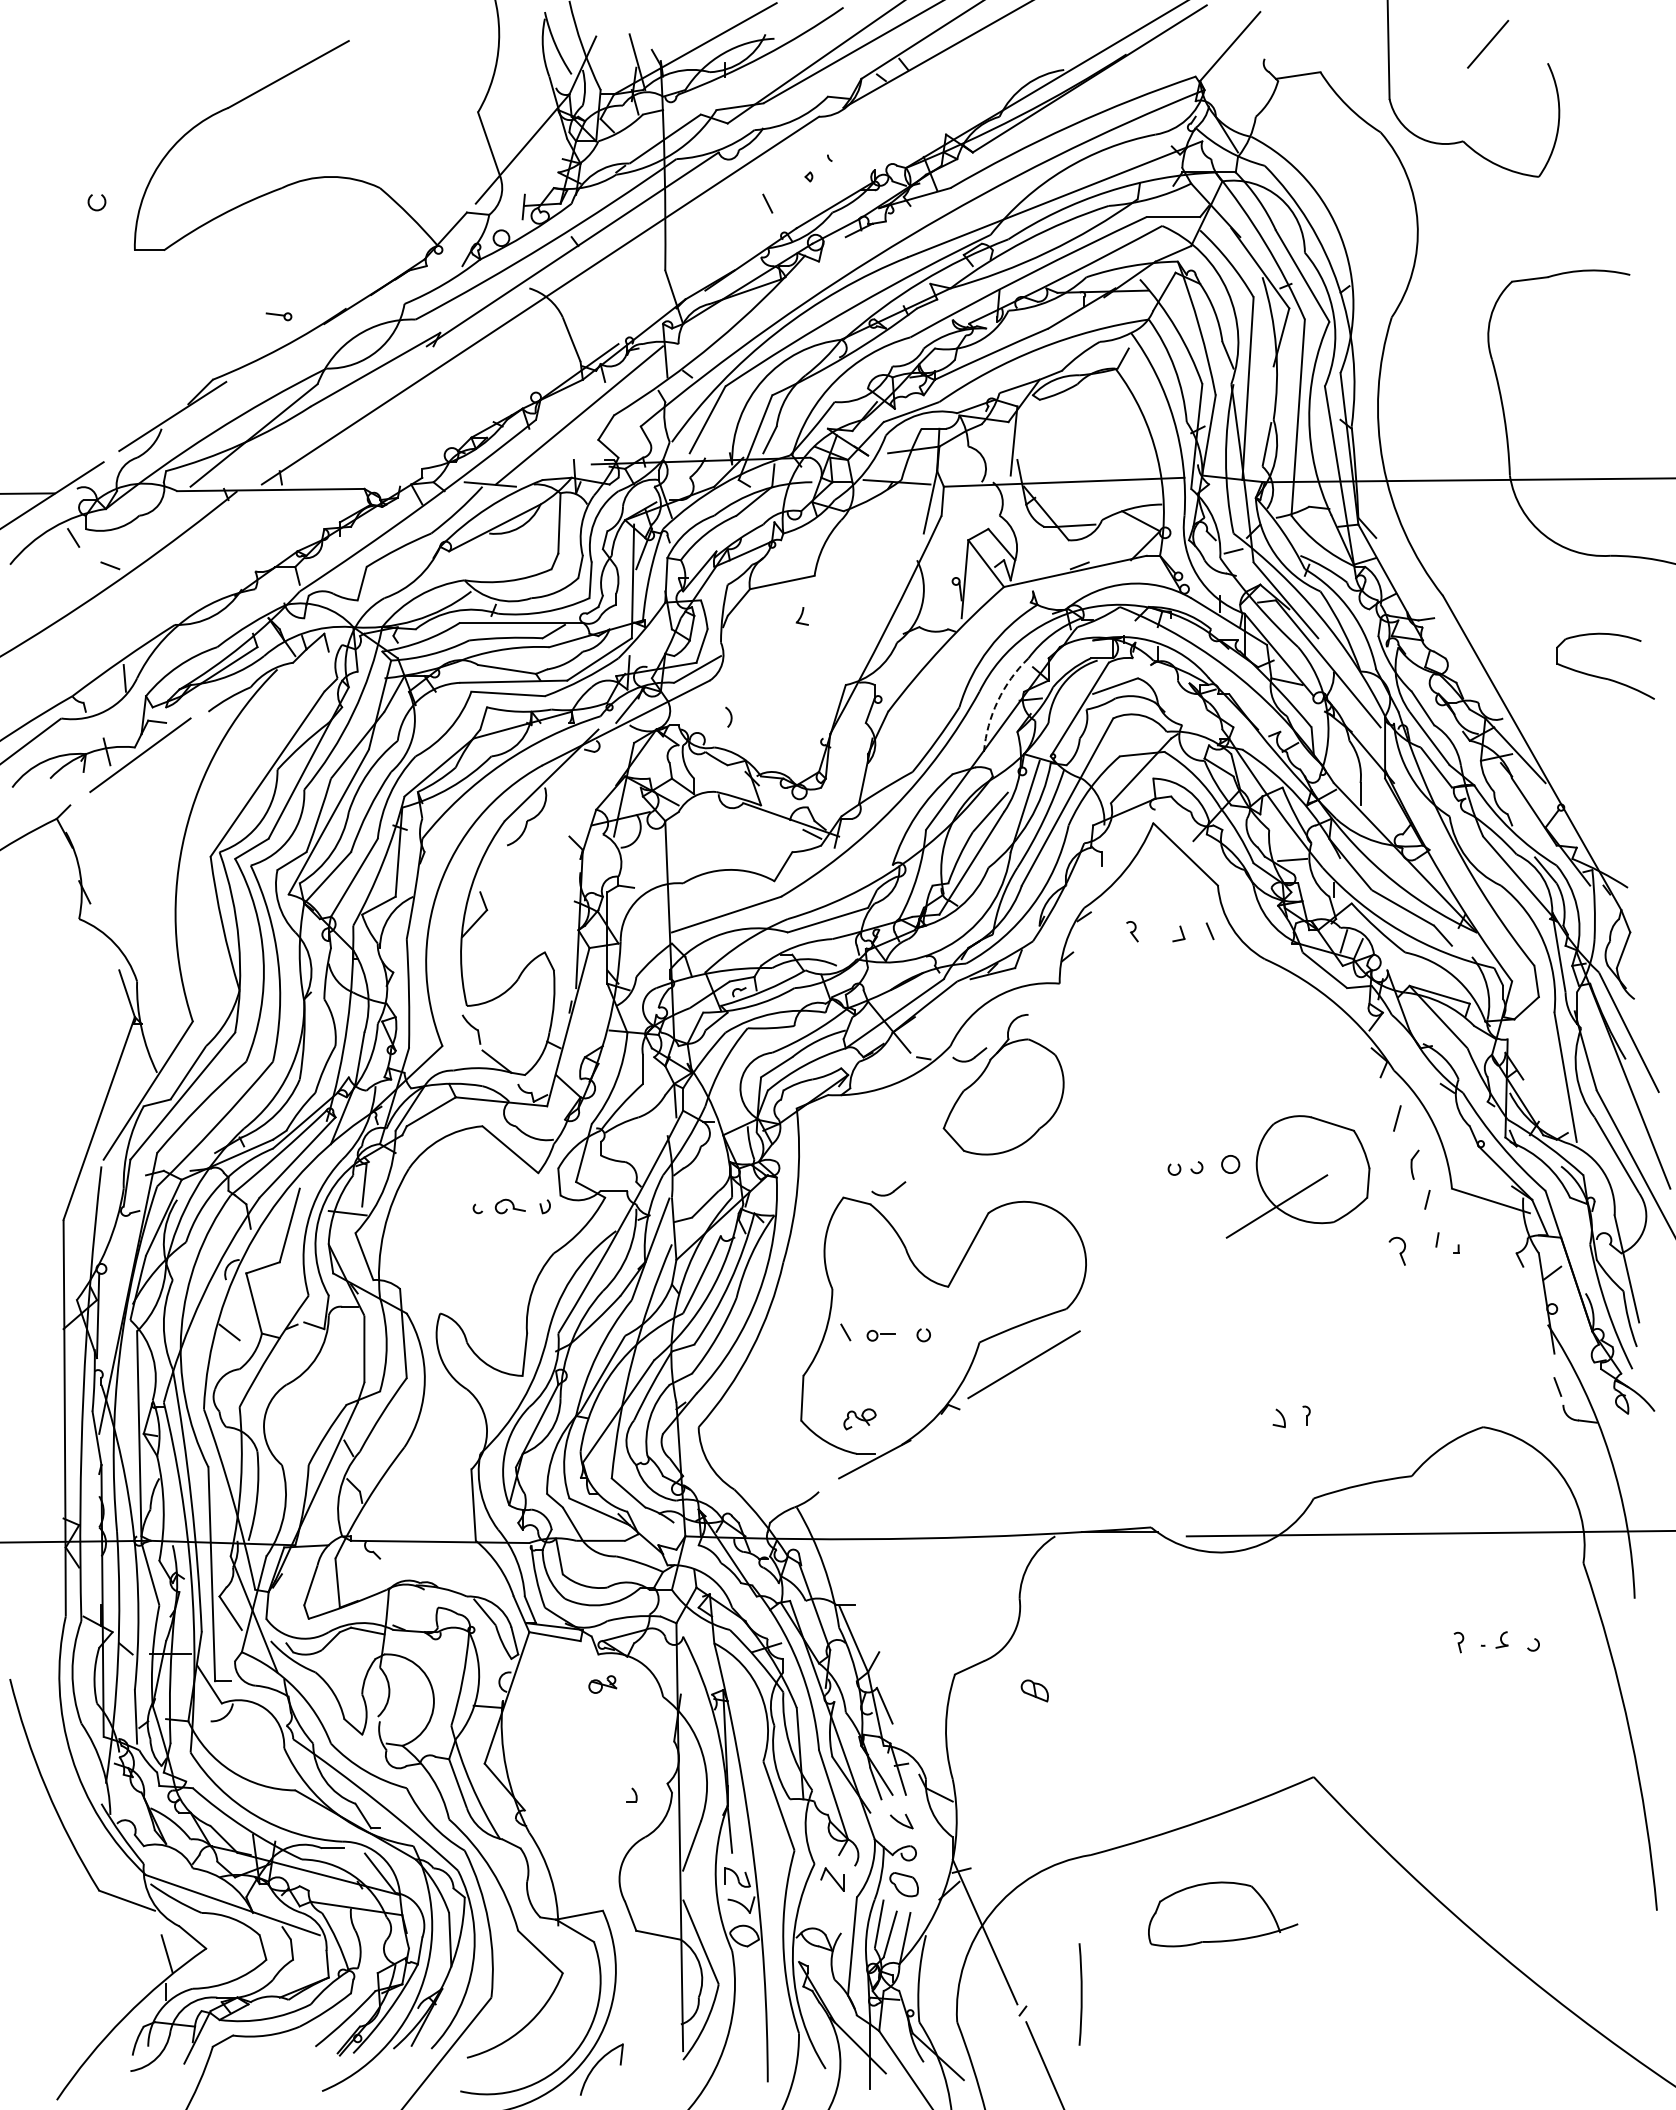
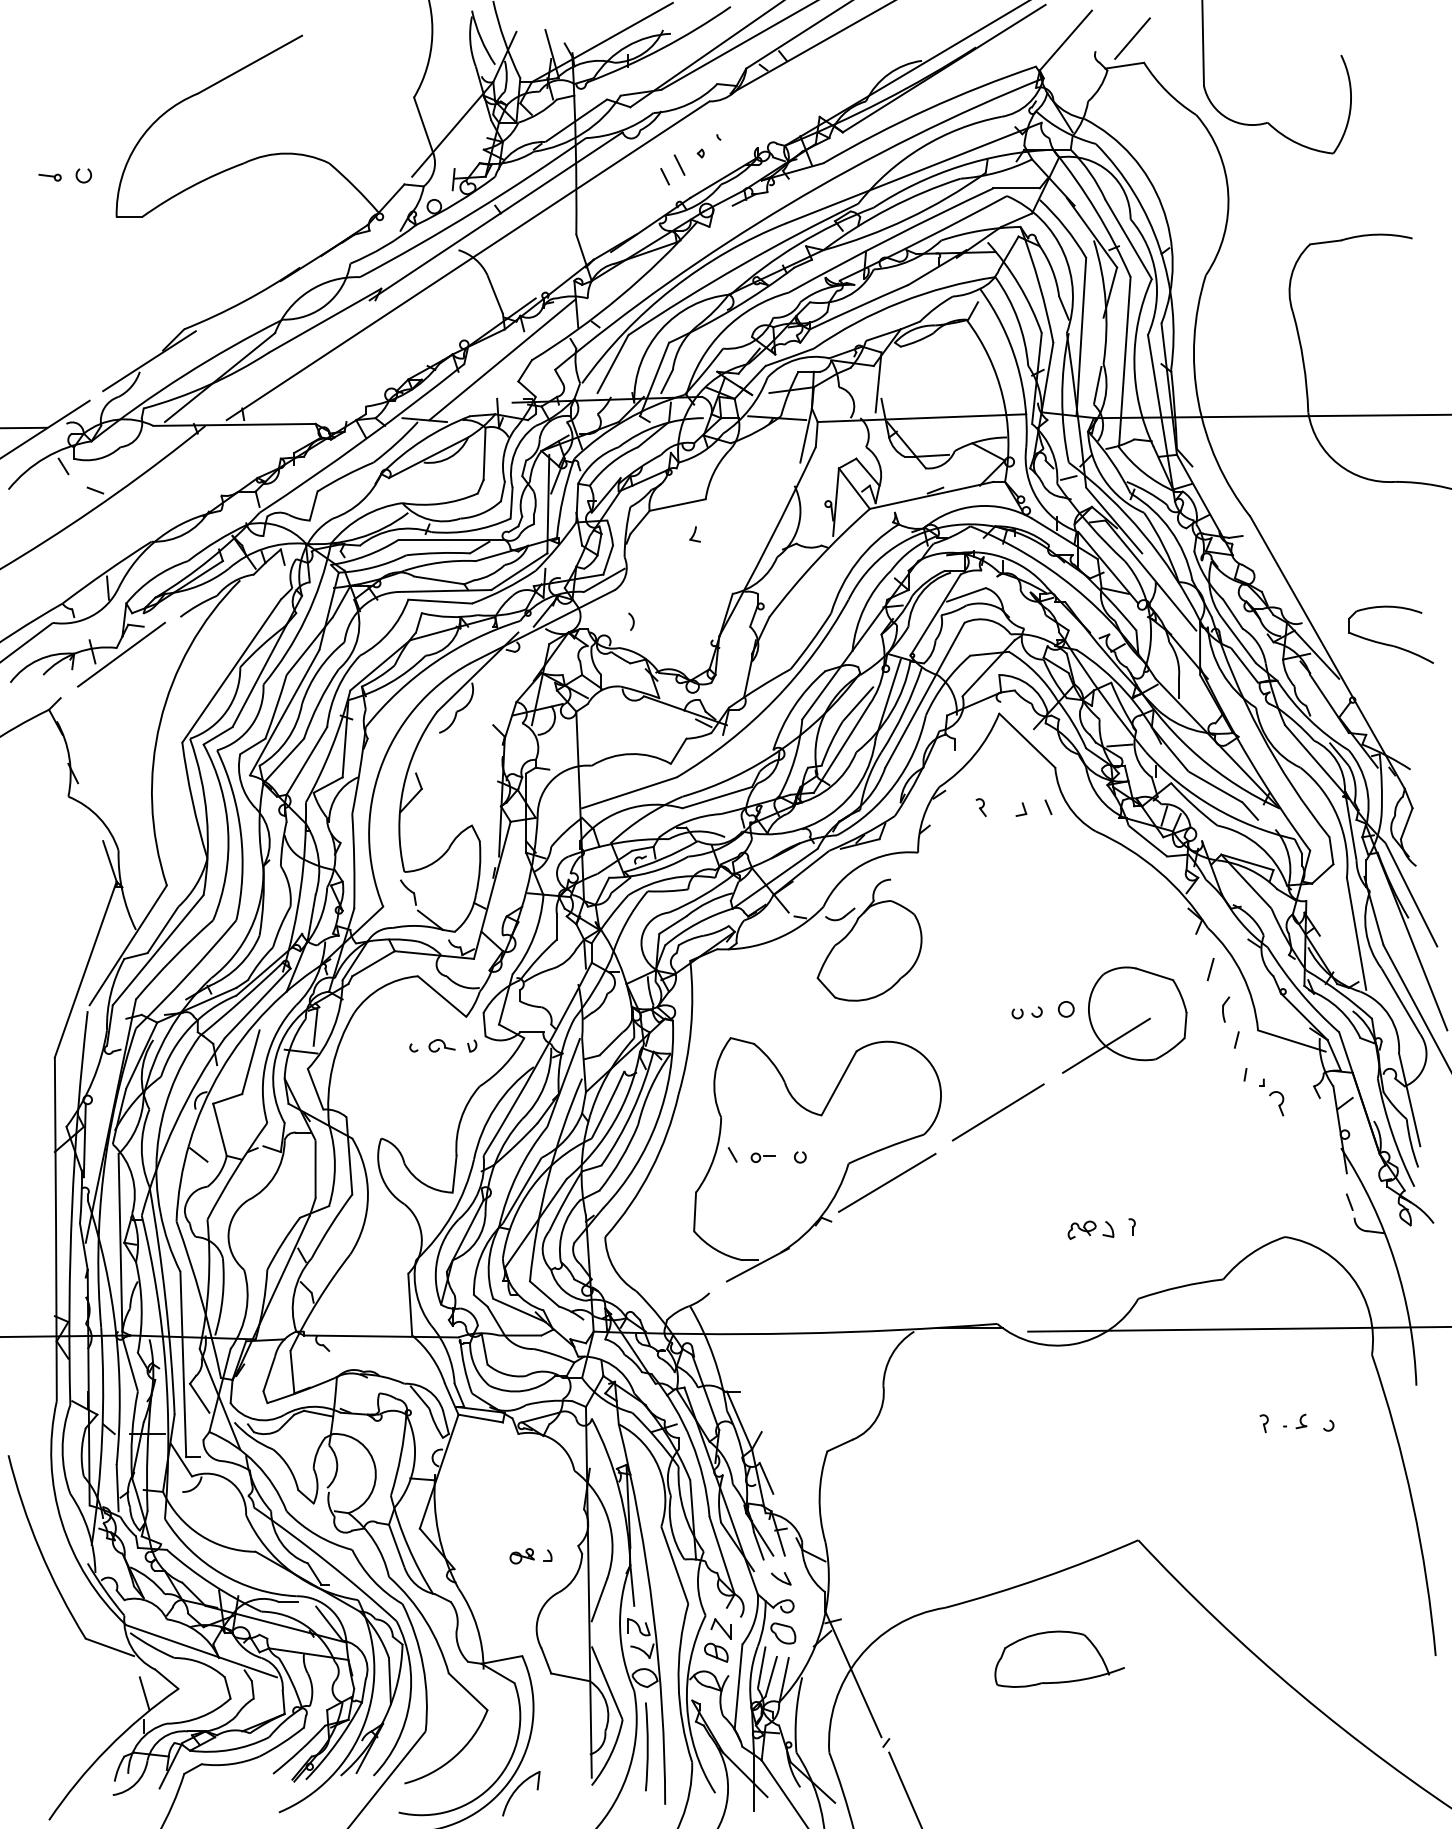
line: (1488, 43) -> (1132, 37), moved
line: (784, 190) -> (679, 165), added
part: (278, 316) -> (49, 177), moved
part: (1605, 677) -> (1391, 644), moved
arc: (997, 701) -> (864, 608), dashed -> solid
part: (888, 1188) -> (769, 1030), removed
part: (1396, 1250) -> (1275, 1102), moved
line: (1151, 1283) -> (997, 1112), added
part: (859, 1419) -> (1081, 1230), moved
part: (602, 1684) -> (521, 1556), moved
part: (1034, 1690) -> (716, 1652), moved
arc: (1080, 1994) -> (646, 1746), moved

